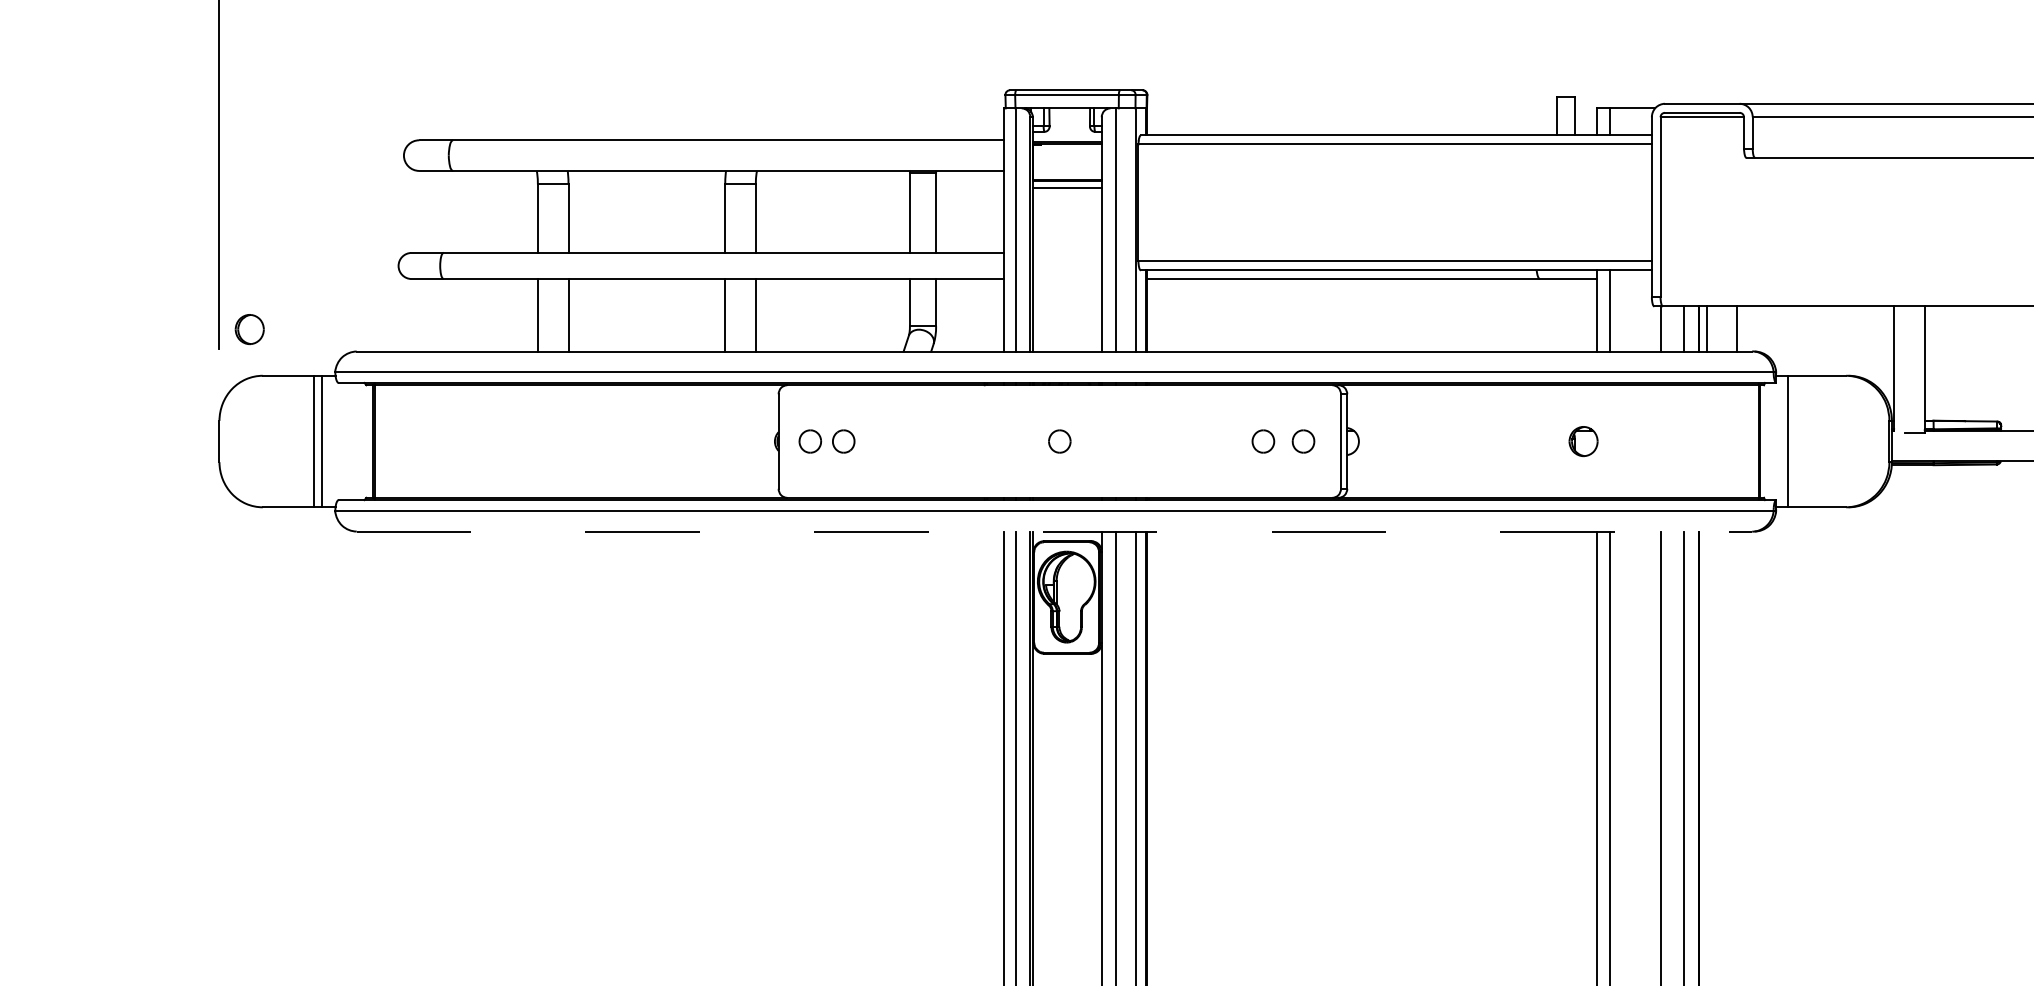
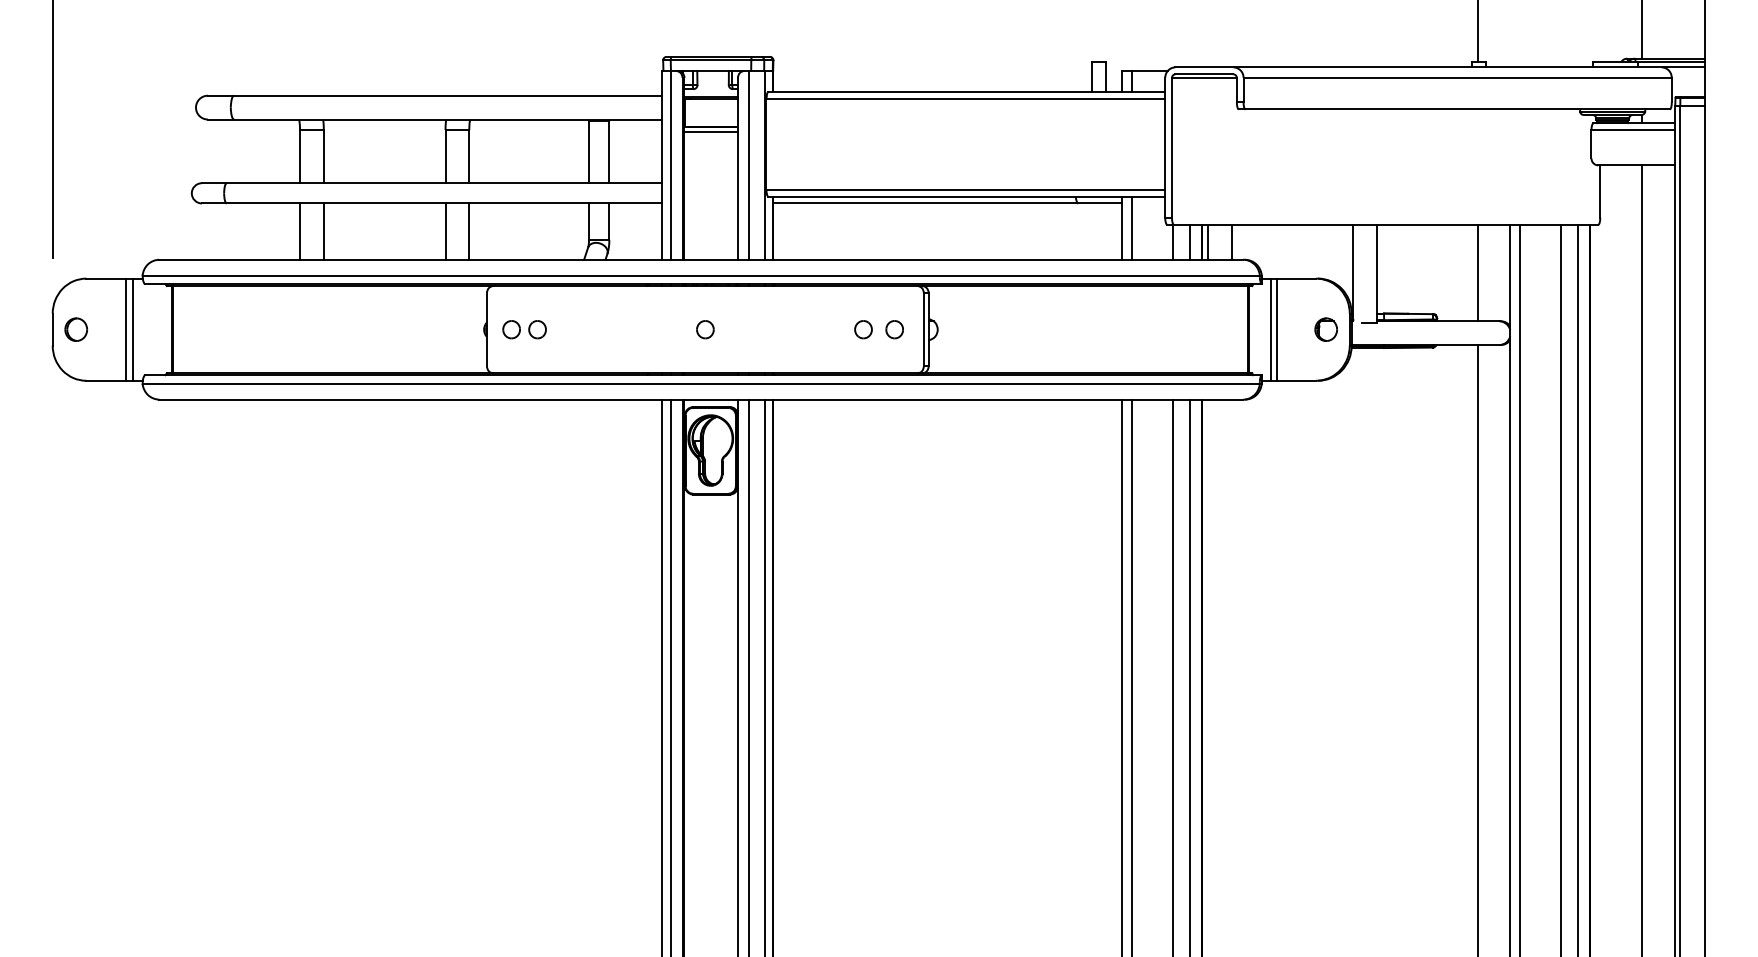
part: (248, 329) -> (75, 329), moved
part: (1582, 441) -> (1325, 329), moved
line: (1795, 441) -> (1276, 329), added
line: (1054, 531) -> (701, 399), dashed -> solid

